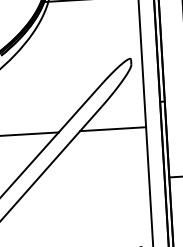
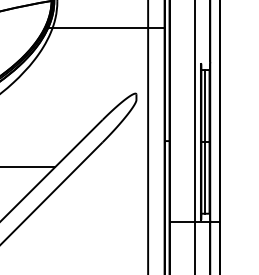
line: (113, 129) -> (113, 167), removed

